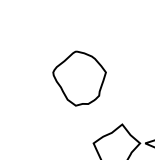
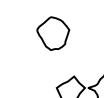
part: (79, 78) -> (53, 33), moved

